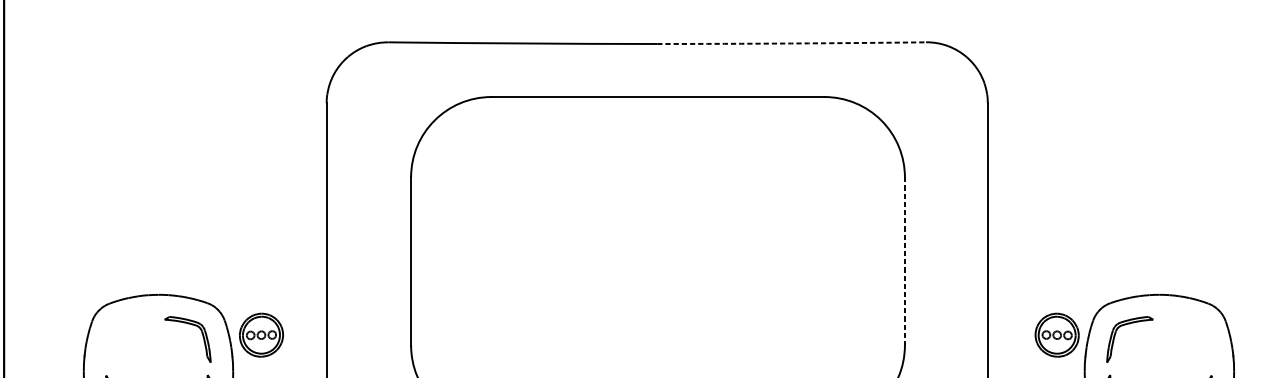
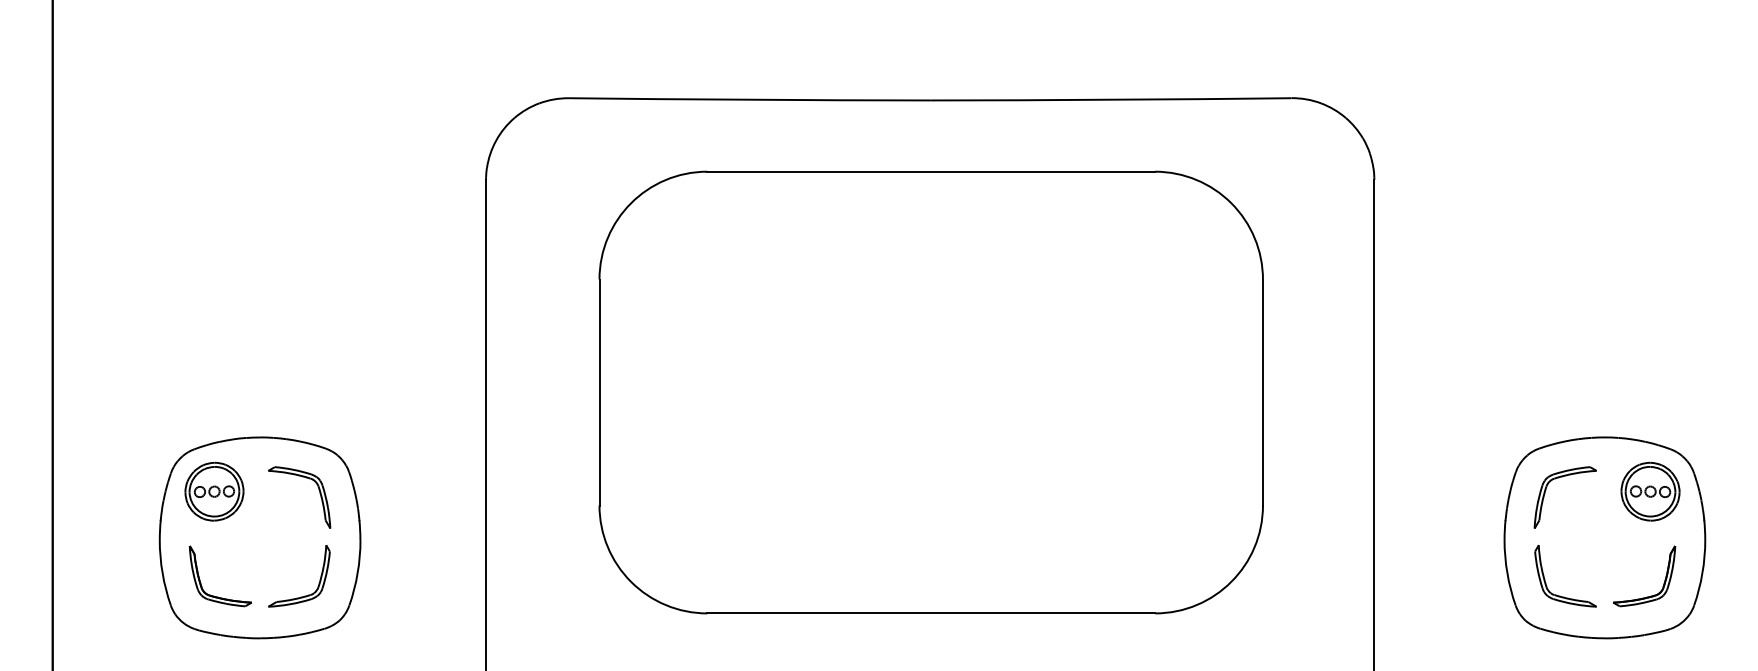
arc: (791, 43) -> (1110, 99), dashed -> solid
line: (904, 262) -> (1262, 393), dashed -> solid
part: (261, 335) -> (214, 491), moved
part: (1057, 335) -> (1650, 491), moved

